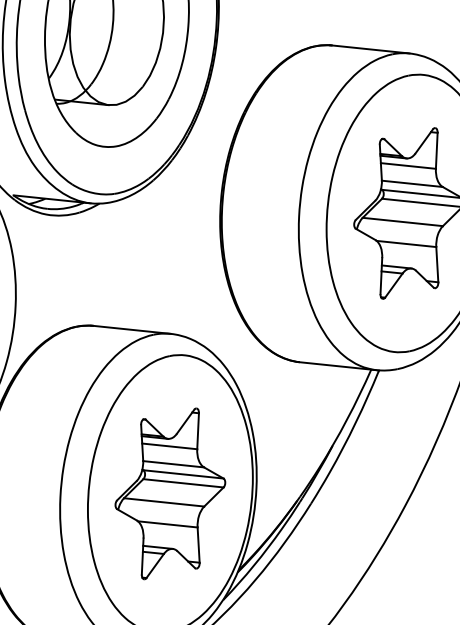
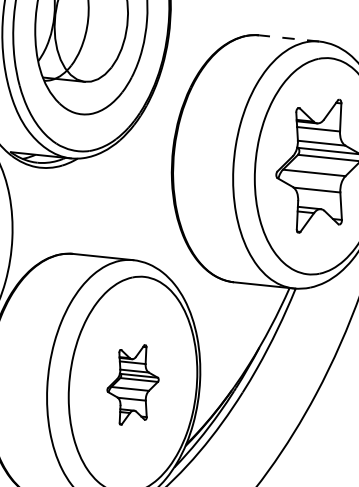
line: (370, 49) -> (289, 38), solid -> dashed
part: (170, 493) -> (133, 384), size x0.6

